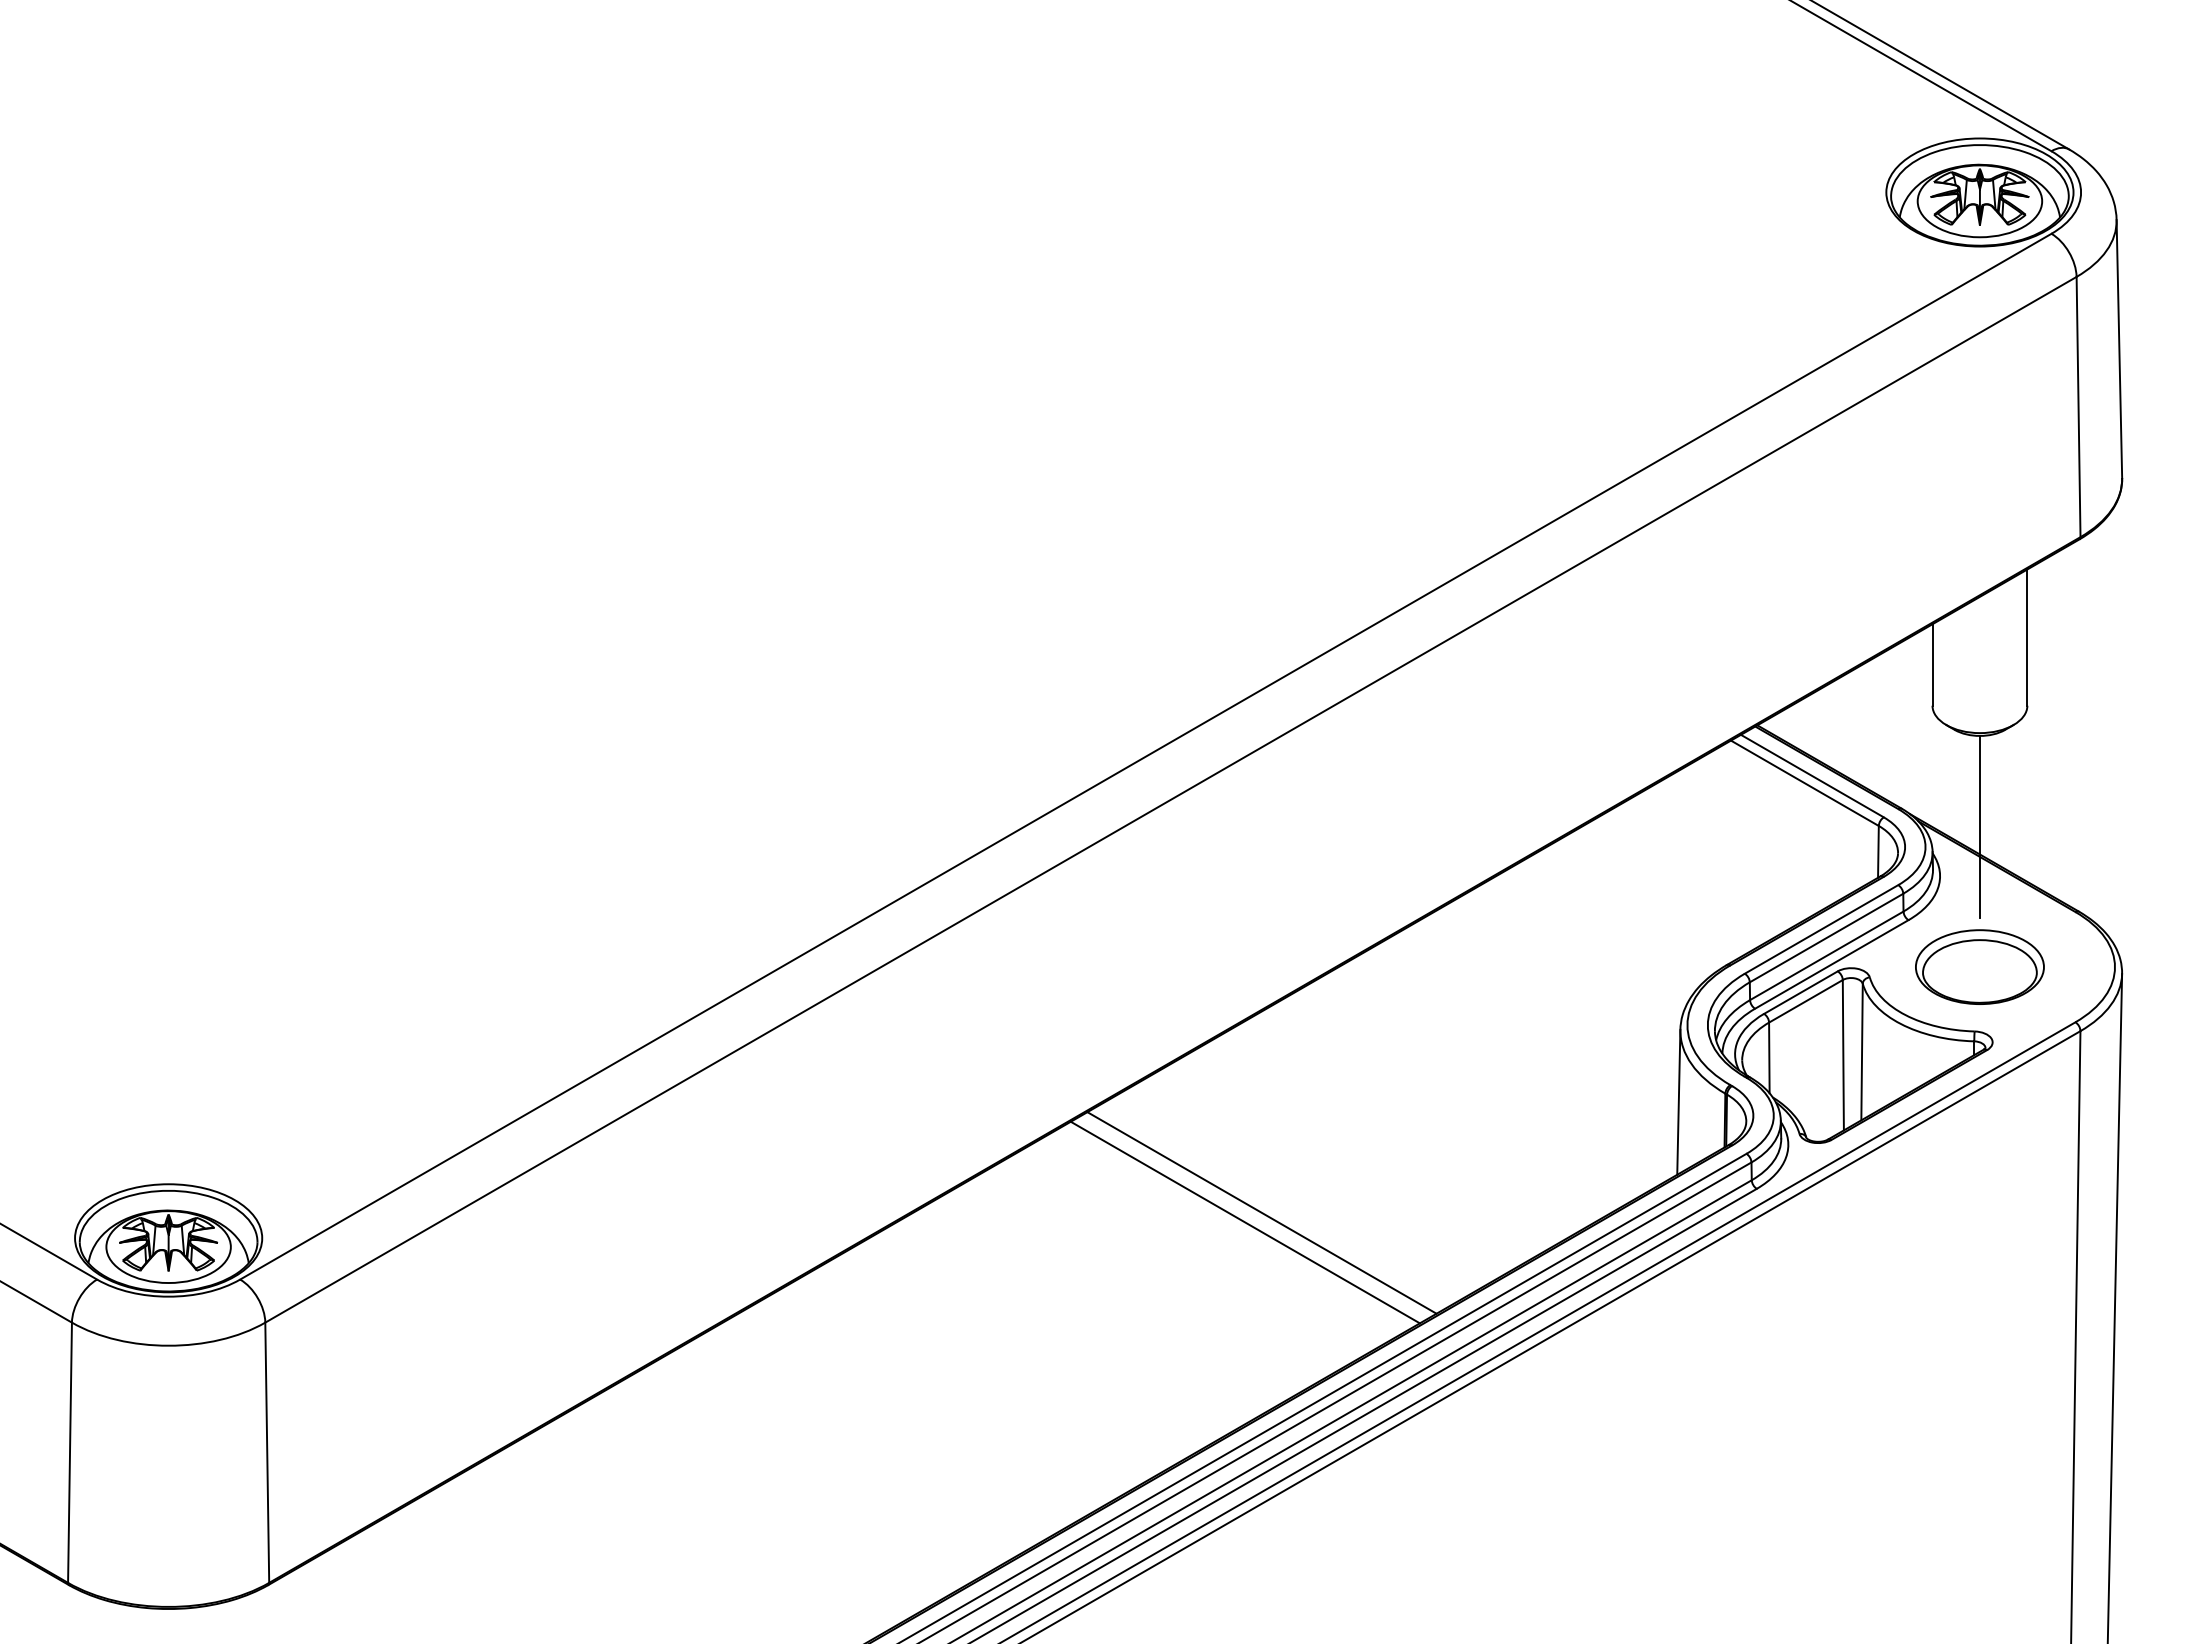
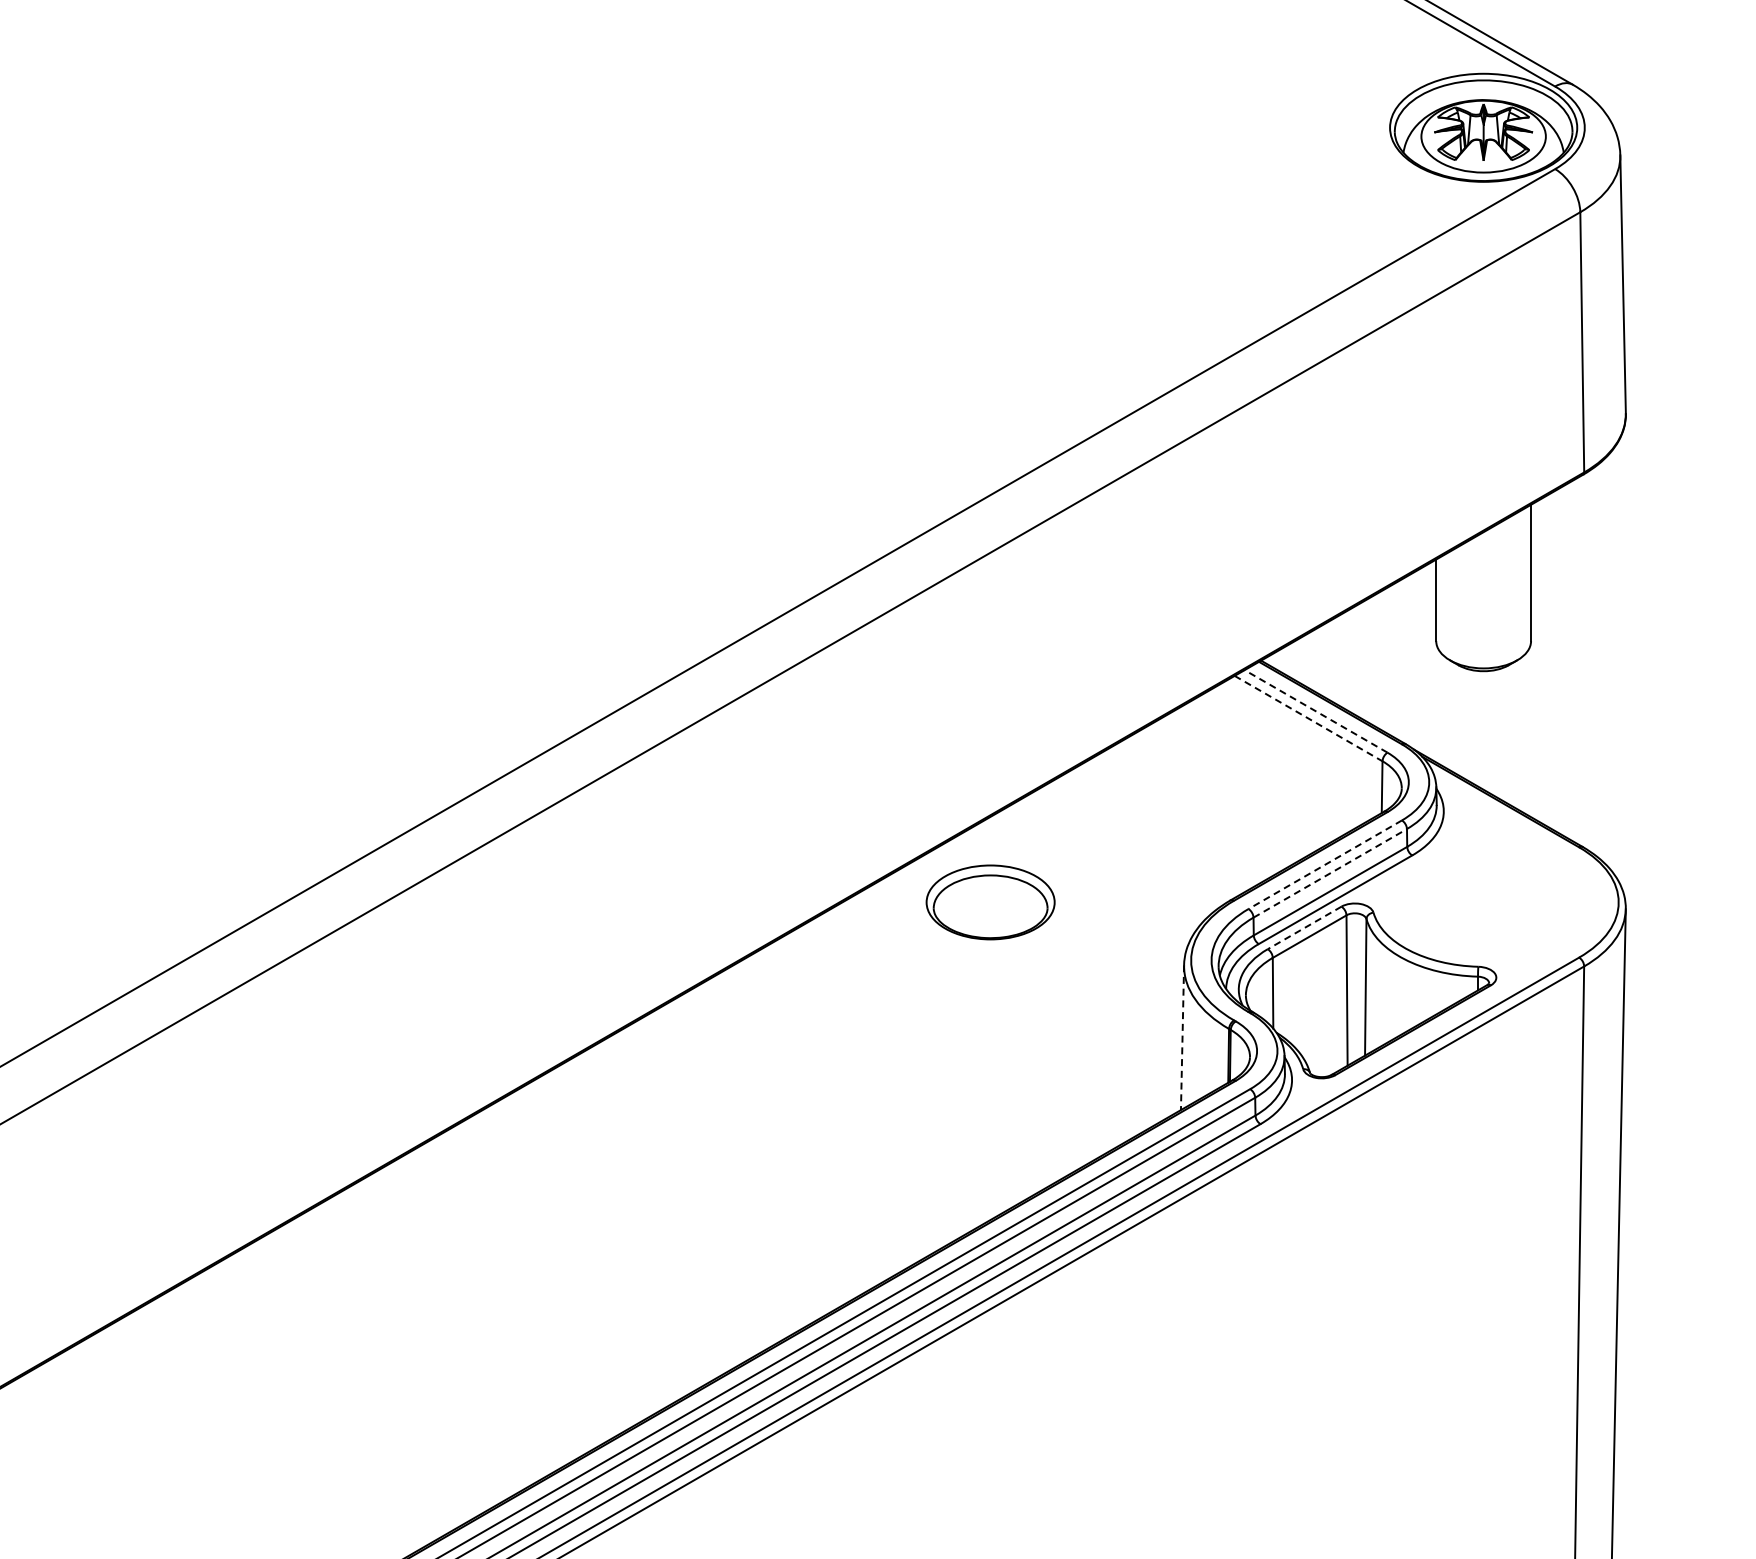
line: (1811, 775) -> (1315, 710), solid -> dashed
line: (1805, 783) -> (1309, 718), solid -> dashed
line: (1979, 826) -> (1483, 761), removed
line: (1821, 929) -> (1325, 864), solid -> dashed
line: (1826, 938) -> (1330, 873), solid -> dashed
part: (1979, 966) -> (990, 901), moved
line: (1800, 992) -> (1304, 927), solid -> dashed
line: (1678, 1102) -> (1182, 1037), solid -> dashed
line: (1261, 1212) -> (765, 1147), removed
line: (1244, 1222) -> (748, 1157), removed

